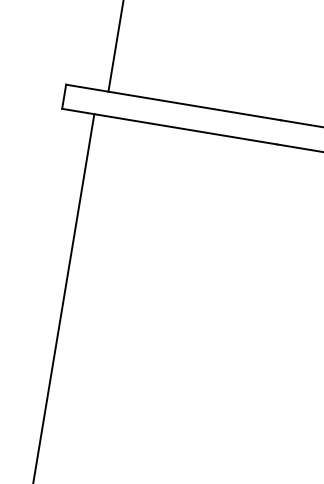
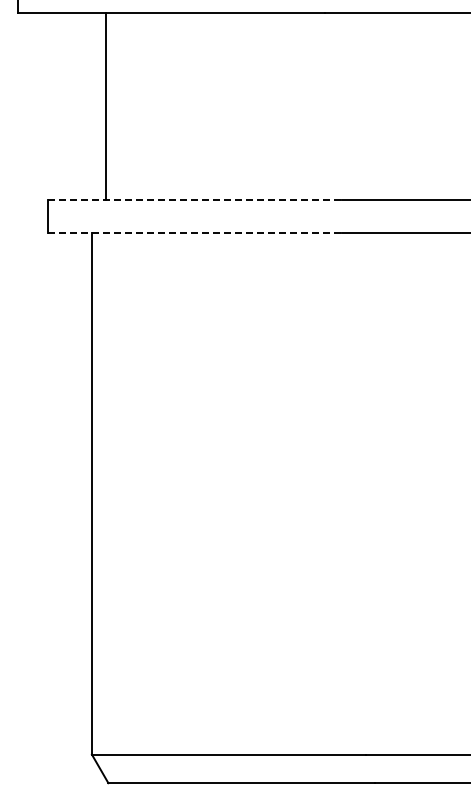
line: (174, 102) -> (195, 200), solid -> dashed
line: (170, 127) -> (195, 233), solid -> dashed

